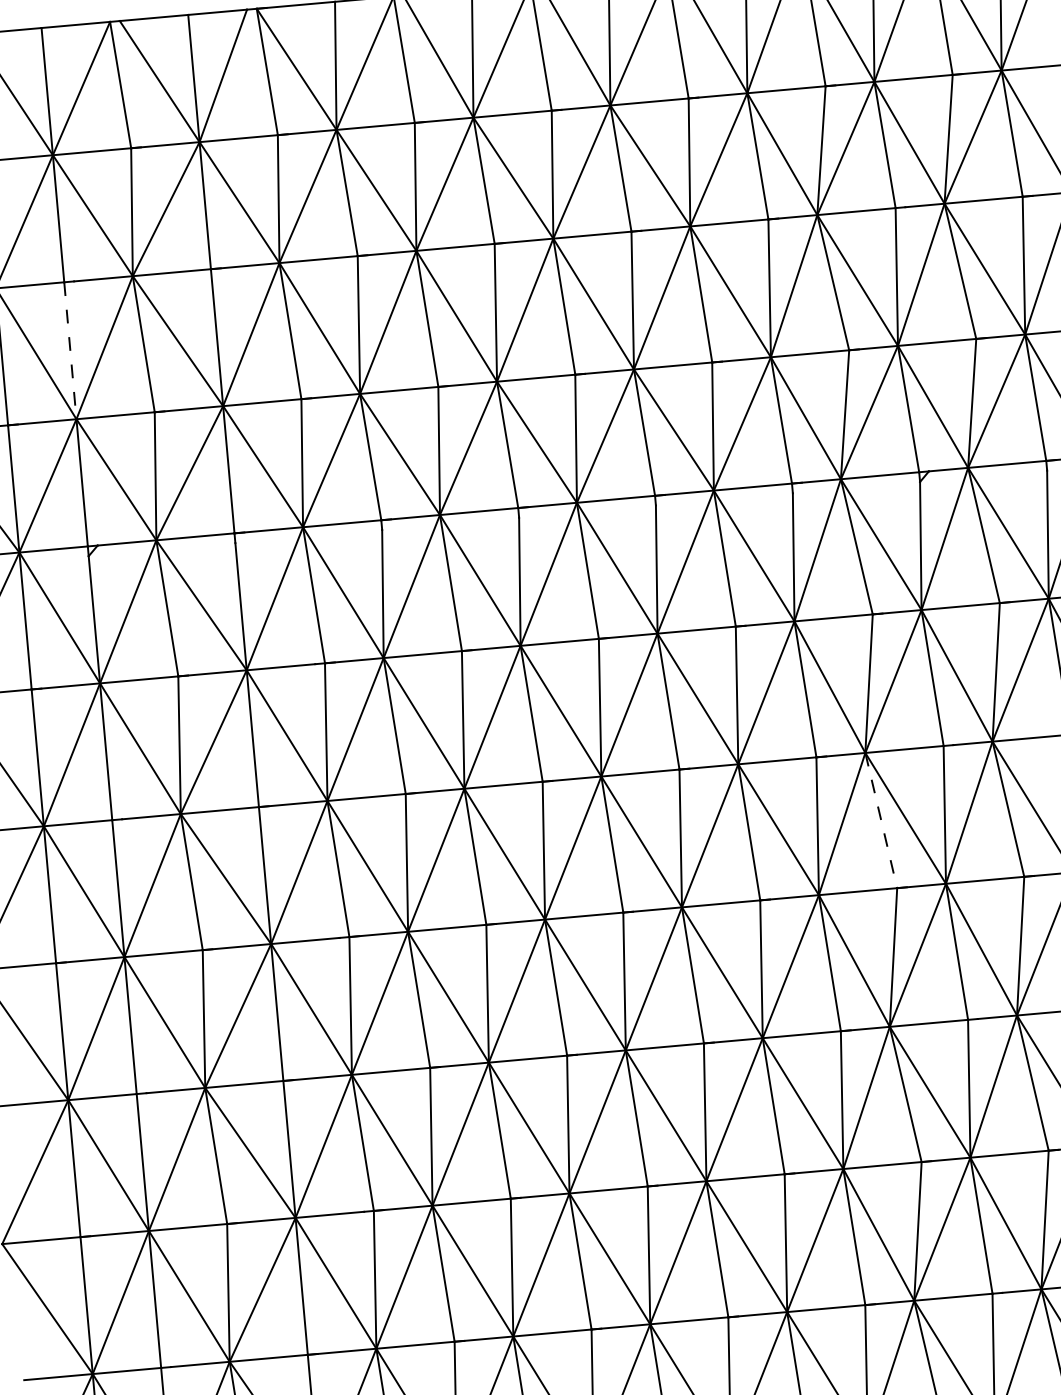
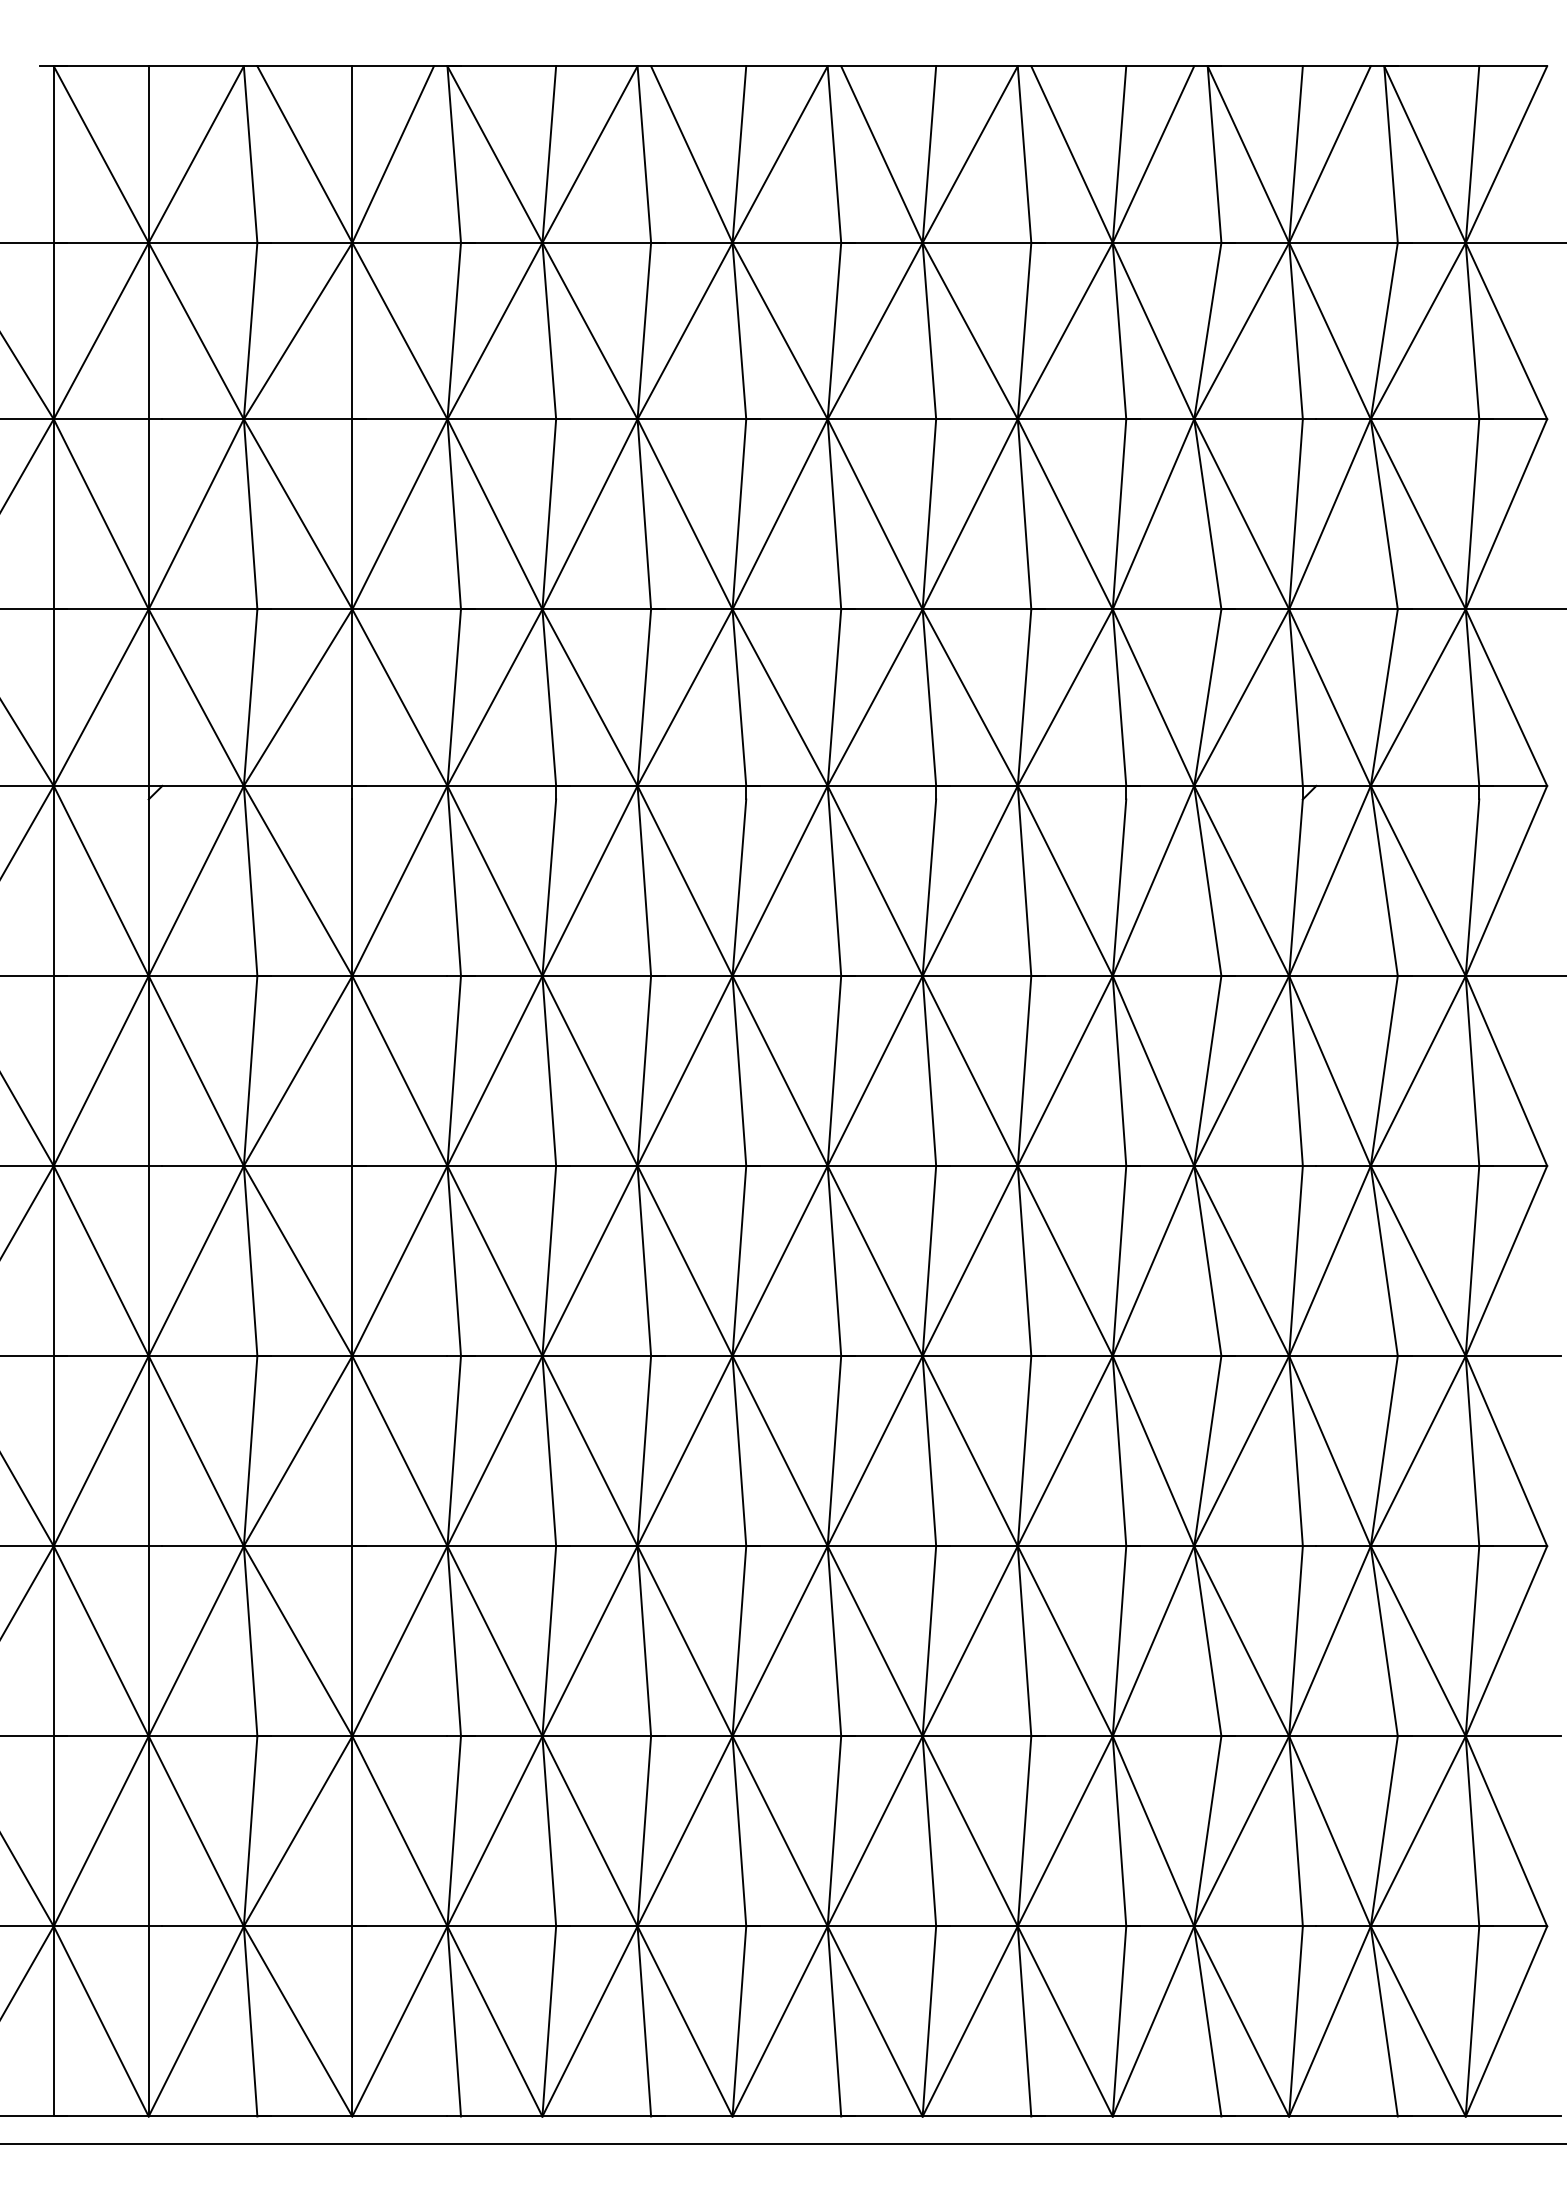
line: (70, 350) -> (148, 514), dashed -> solid
line: (881, 820) -> (1207, 1261), dashed -> solid

